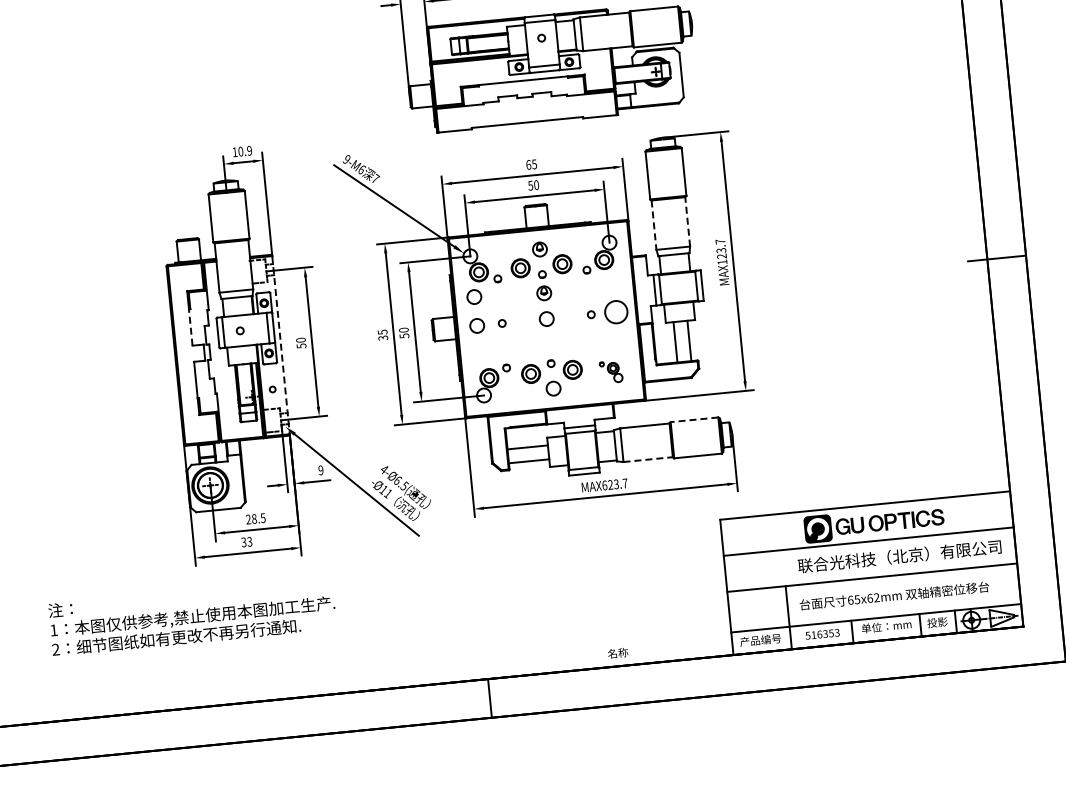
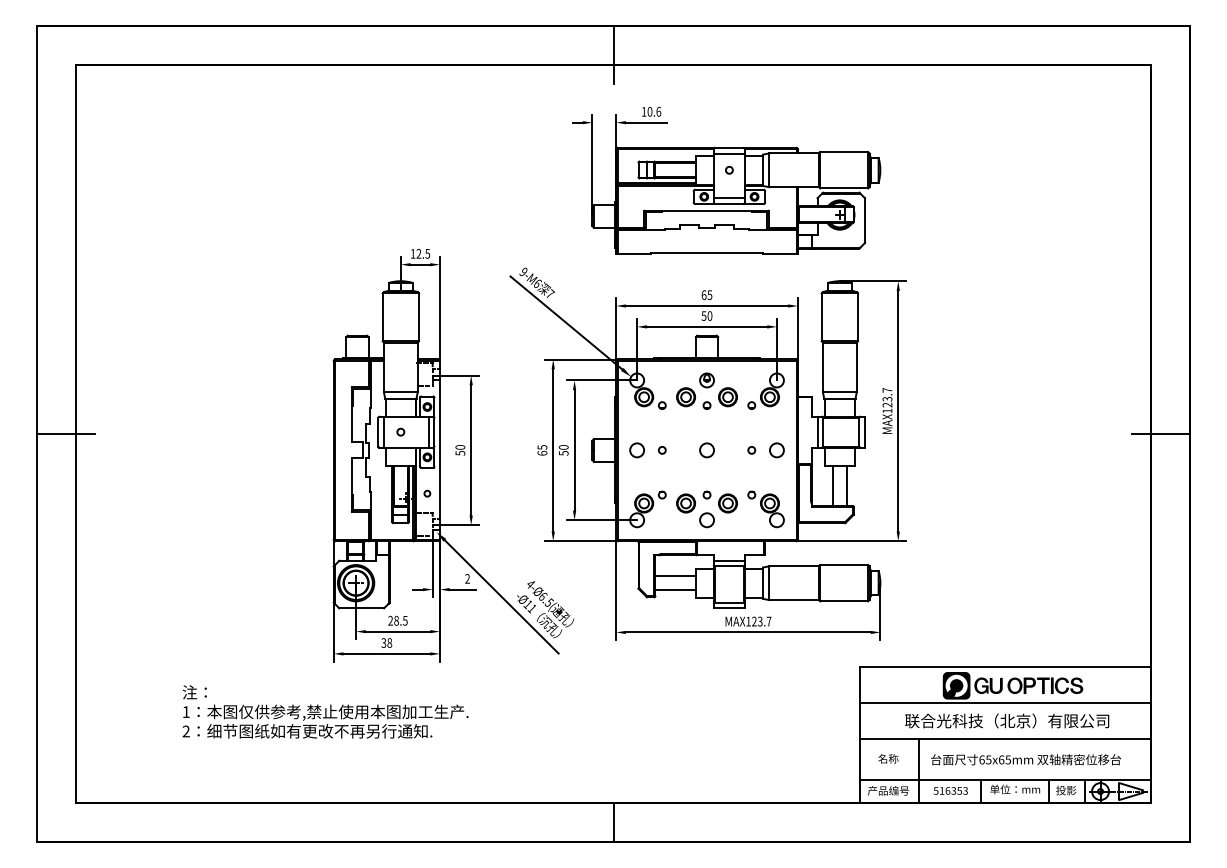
text: (245, 150) -> (423, 253), 10.9 -> 12.5
line: (687, 222) -> (856, 367), dashed -> solid
line: (653, 225) -> (822, 367), dashed -> solid
part: (543, 293) -> (706, 424), removed
circle: (473, 297) -> (636, 421), removed
circle: (615, 312) -> (776, 450), size x0.62
line: (190, 327) -> (351, 423), dashed -> solid
text: (383, 337) -> (542, 452), 35 -> 65
line: (280, 345) -> (439, 450), dashed -> solid
part: (610, 372) -> (765, 509), size x1.67
line: (694, 420) -> (844, 565), dashed -> solid
line: (648, 459) -> (794, 600), dashed -> solid
text: (320, 470) -> (467, 578), 9 -> 2
text: (604, 485) -> (748, 621), MAX623.7 -> MAX123.7
text: (249, 541) -> (389, 642), 33 -> 38
text: (900, 555) -> (1007, 720), moved
text: (875, 597) -> (1007, 759), 65x62mm -> 65x65mm
text: (618, 652) -> (888, 758), moved

